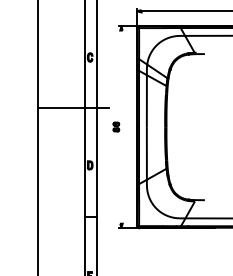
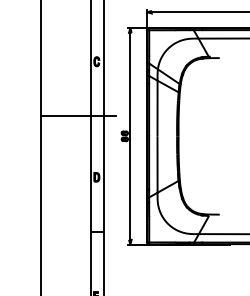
line: (121, 126) -> (130, 135), added

